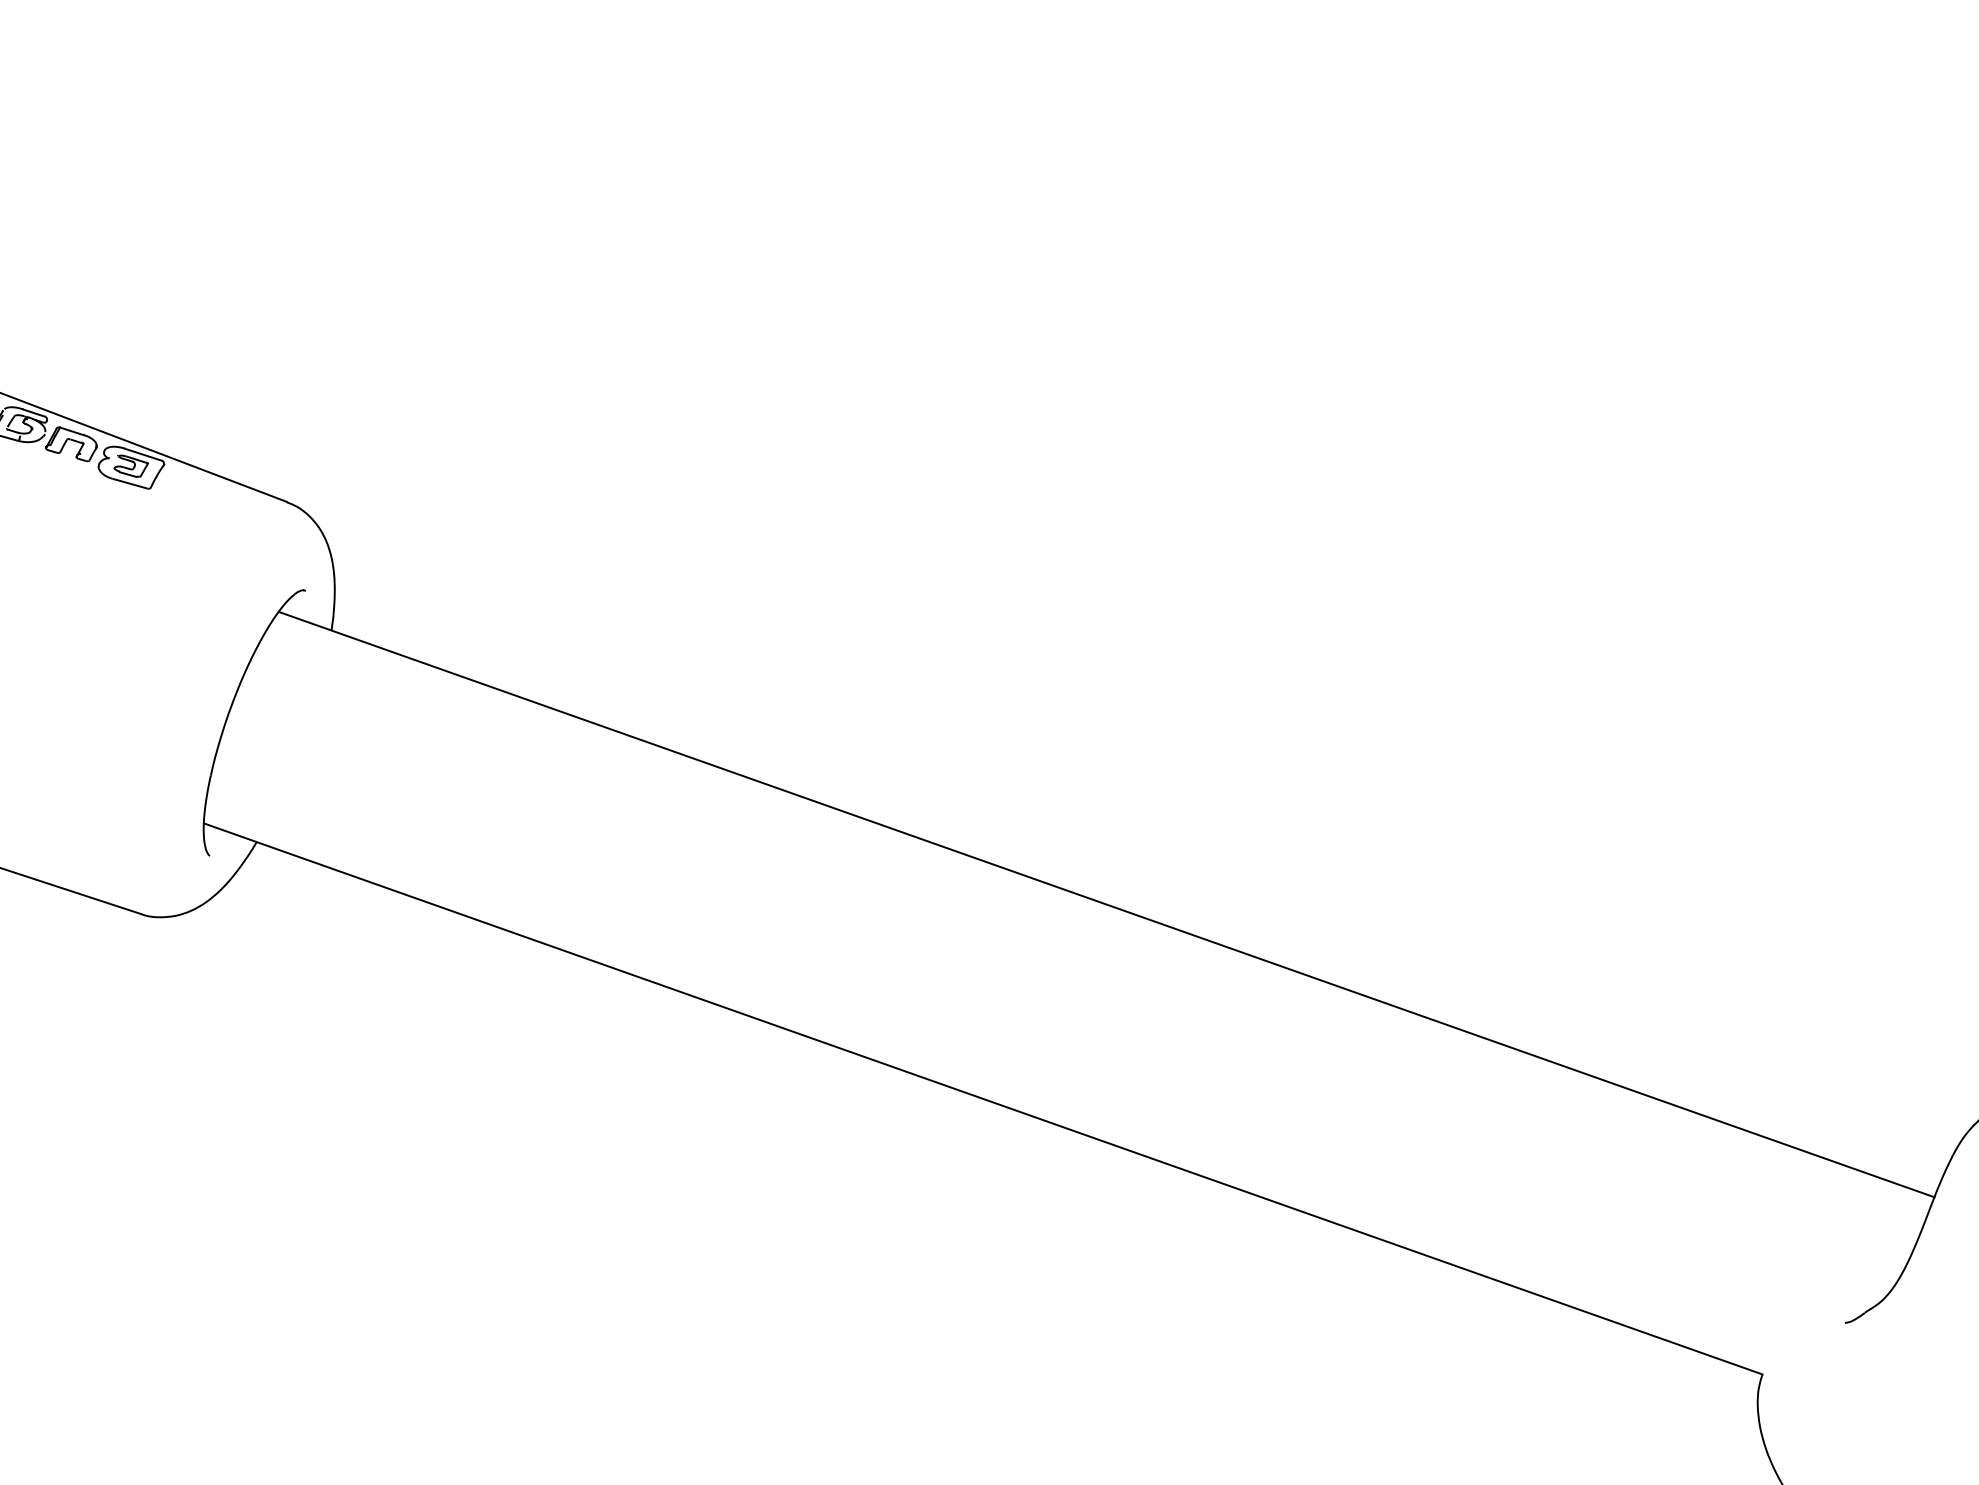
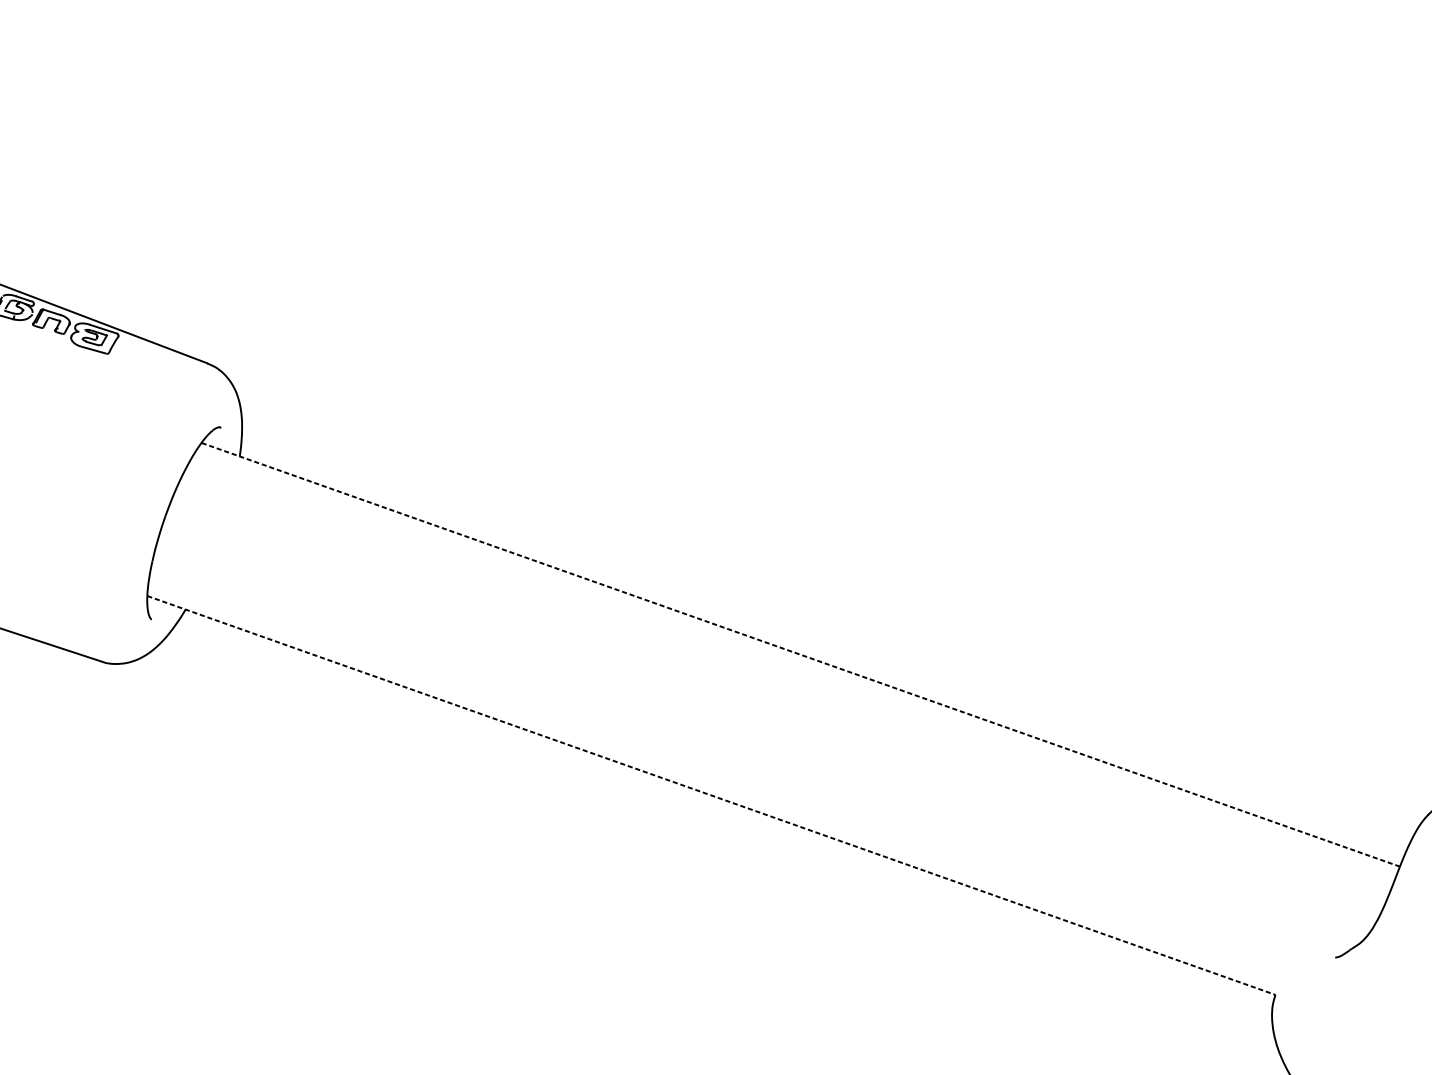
line: (1106, 904) -> (800, 654), solid -> dashed
line: (983, 1098) -> (711, 795), solid -> dashed

